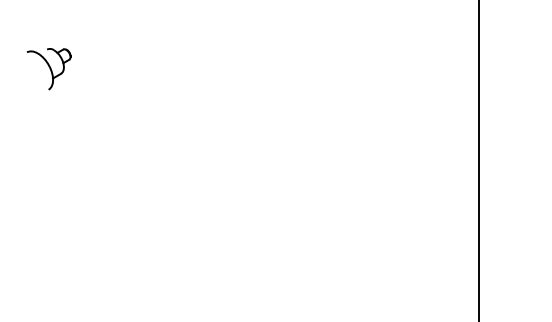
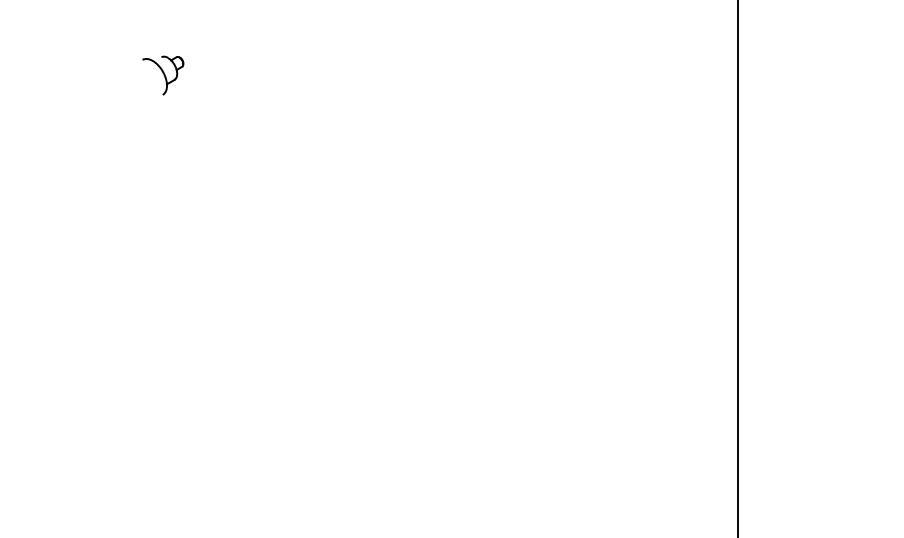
part: (48, 69) -> (162, 75), size x0.7

